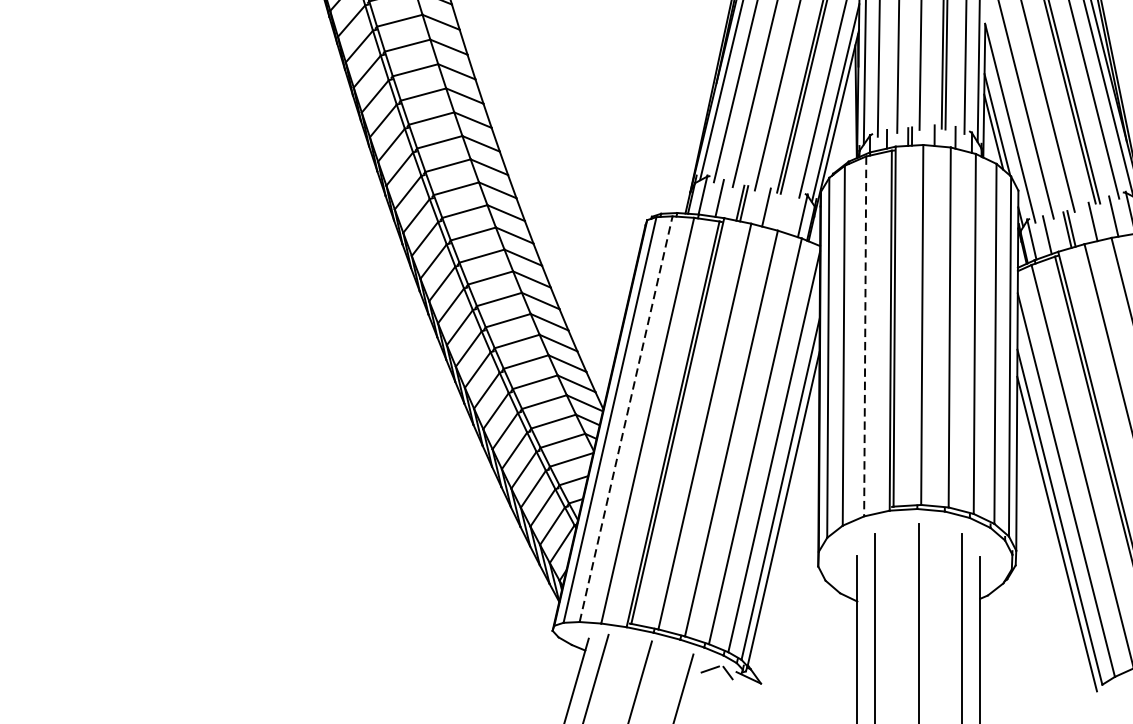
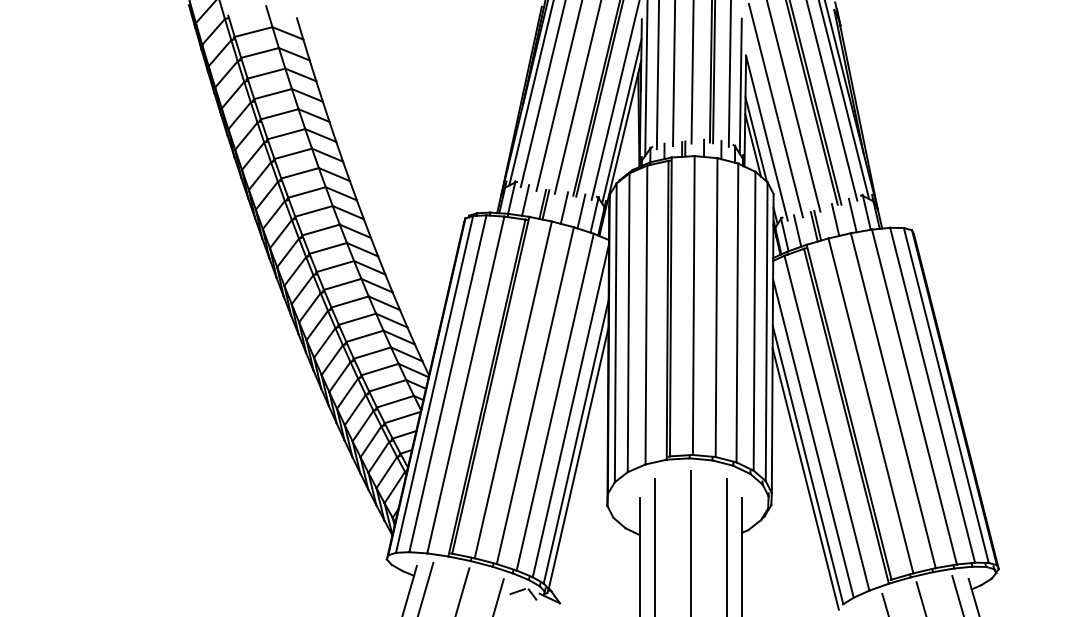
line: (787, 211) -> (581, 211), added
line: (865, 336) -> (646, 315), dashed -> solid
line: (625, 418) -> (447, 383), dashed -> solid

